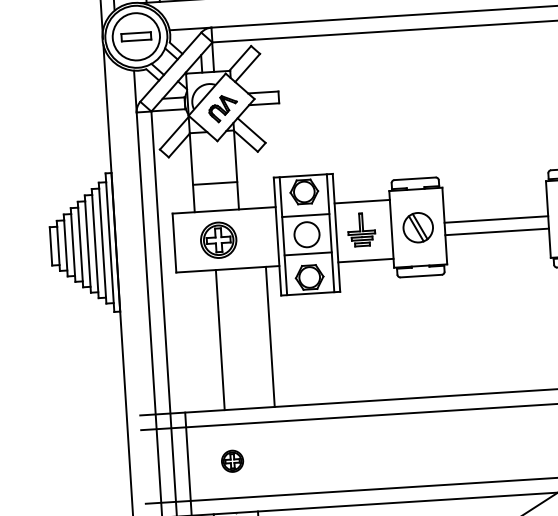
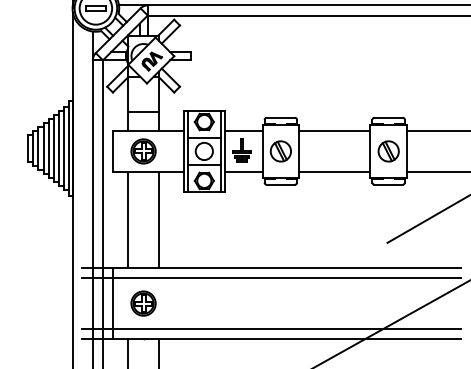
line: (495, 219) -> (334, 131), moved
line: (496, 231) -> (334, 171), moved
line: (269, 336) -> (158, 219), moved
line: (220, 339) -> (128, 219), moved
part: (232, 461) -> (143, 303), size x1.67

